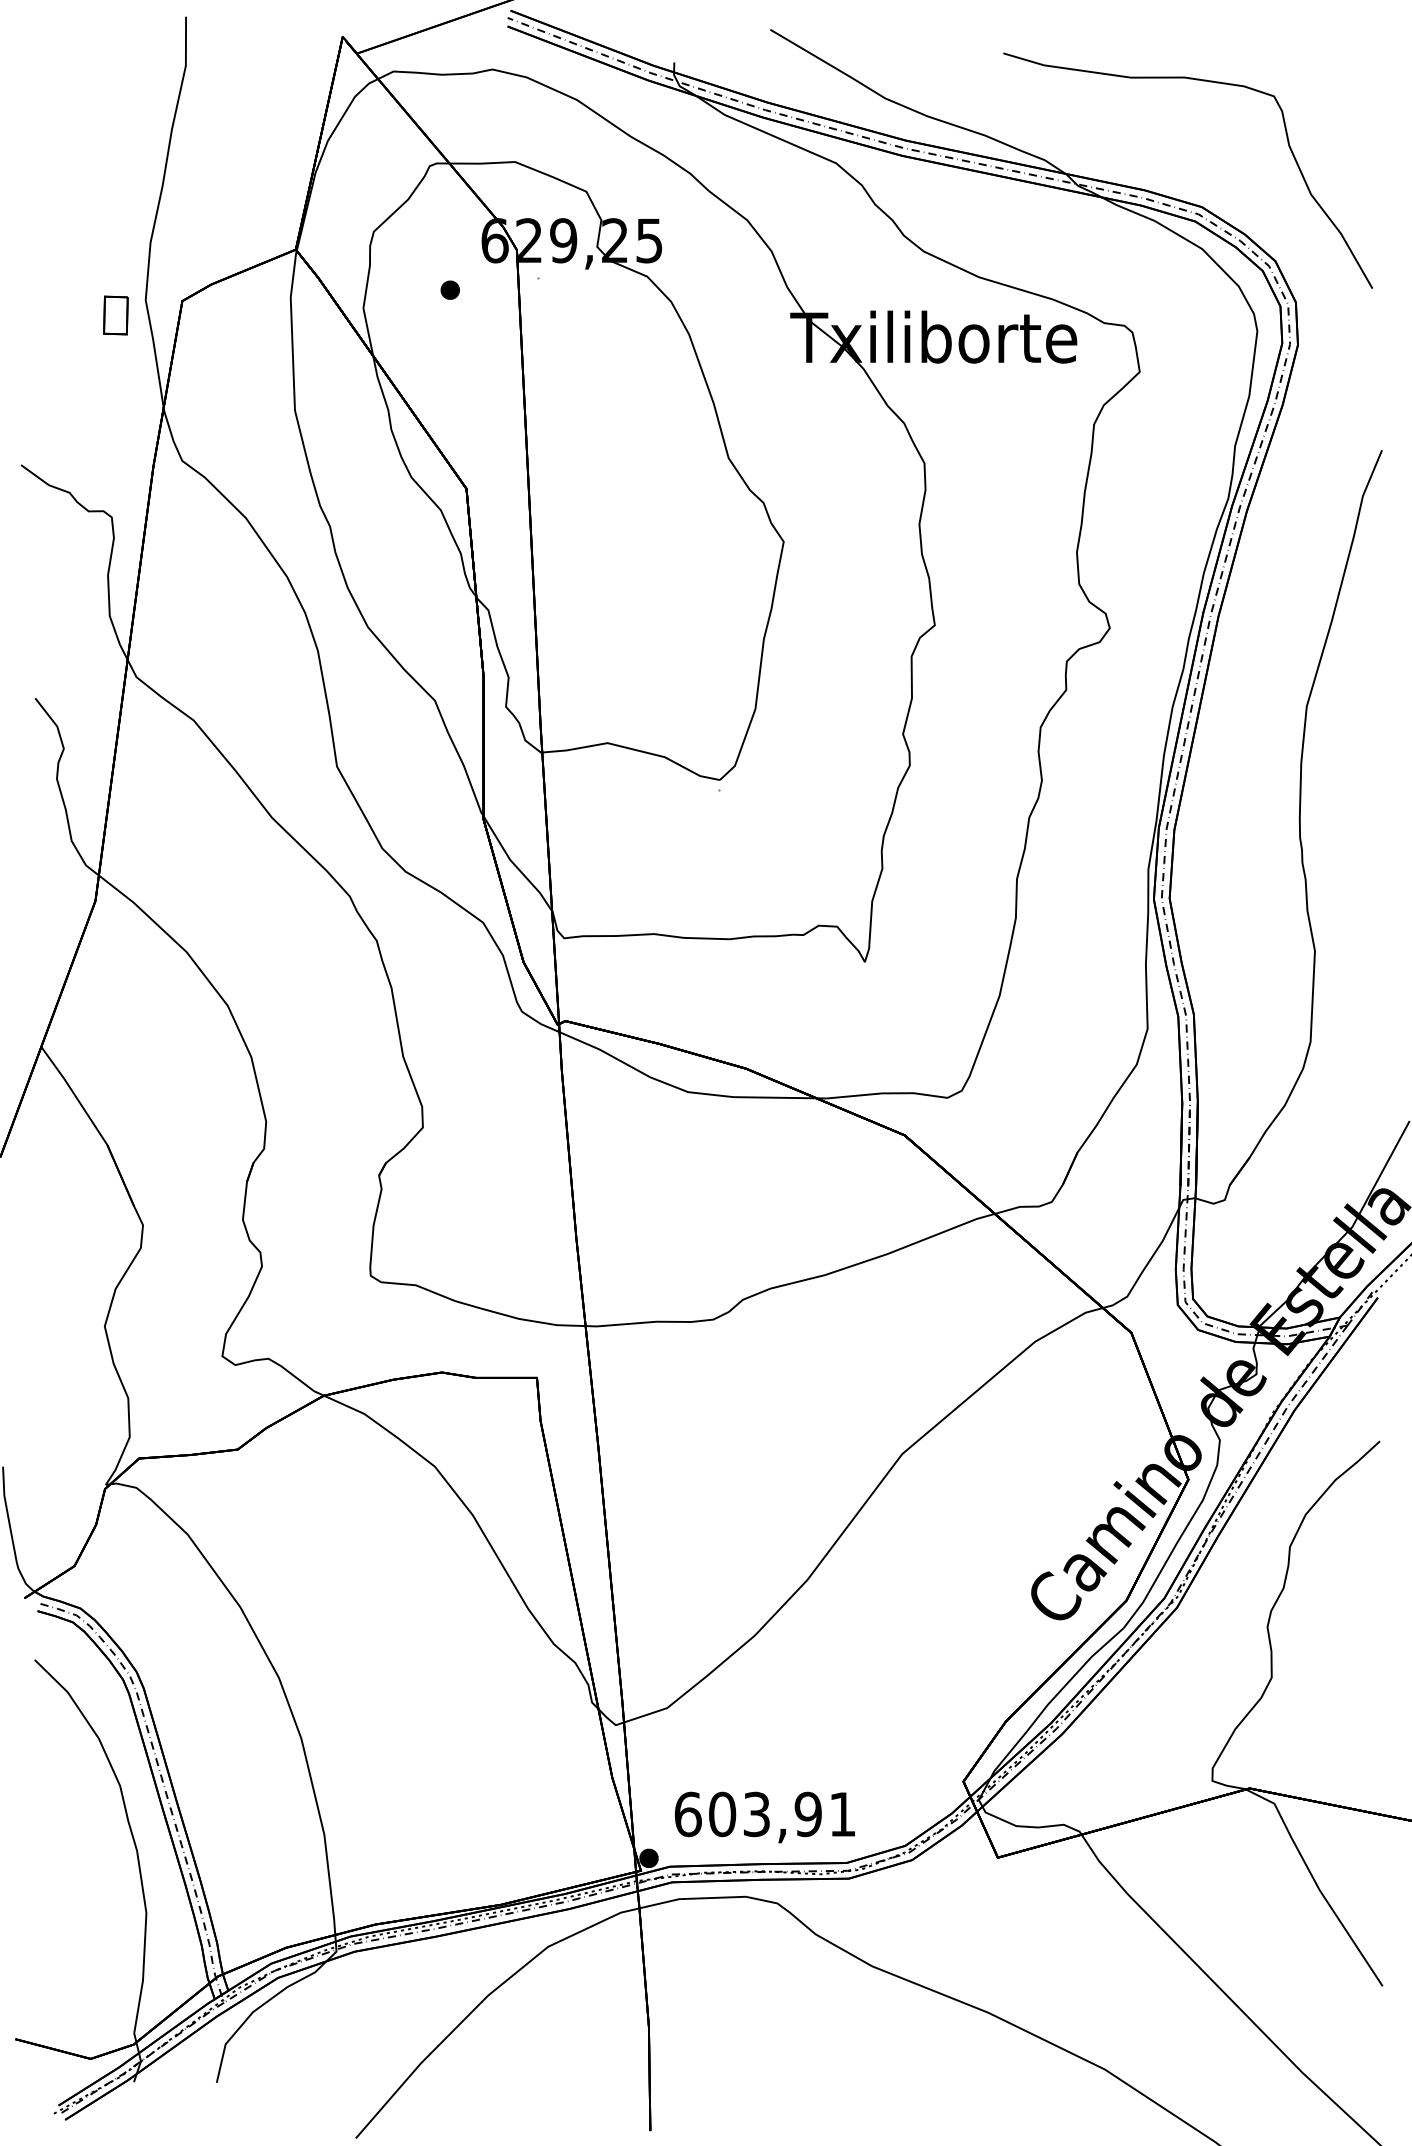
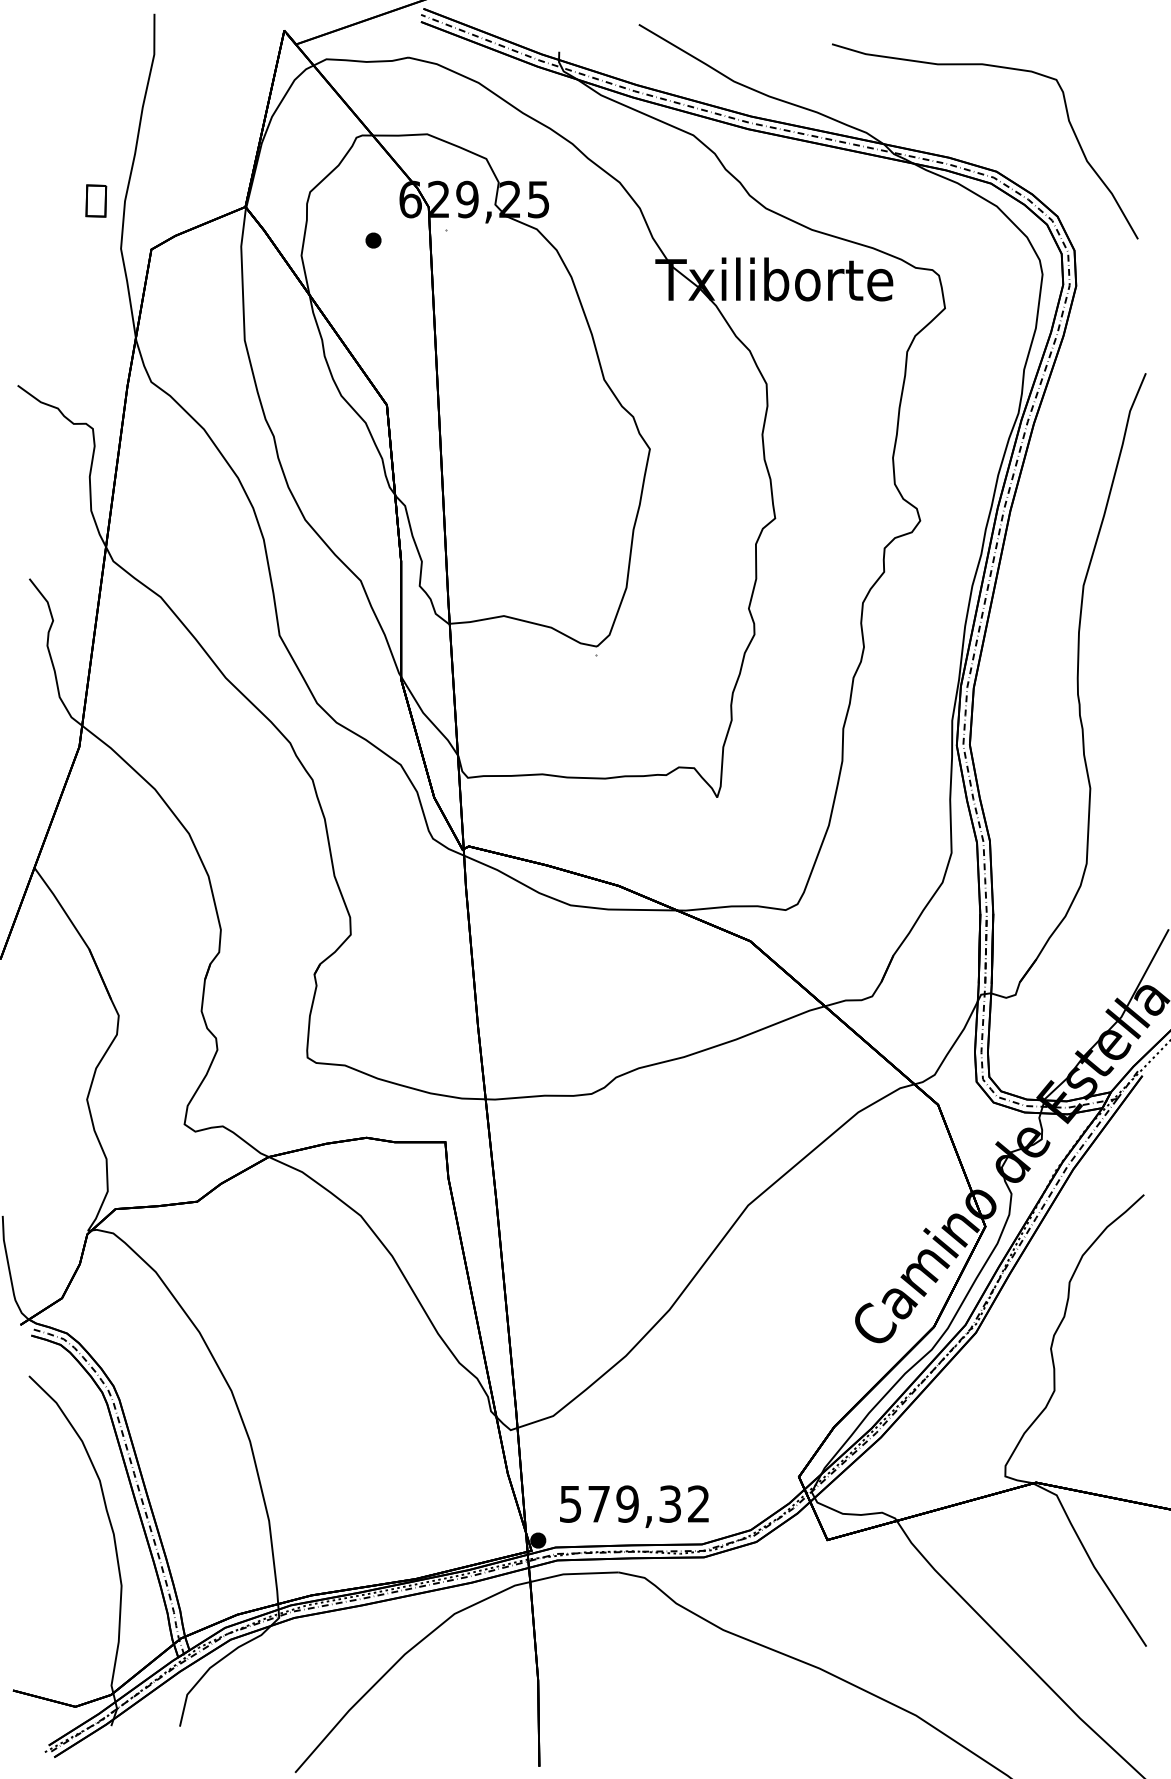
part: (115, 315) -> (95, 201), moved
text: (764, 1814) -> (633, 1504), 603,91 -> 579,32

